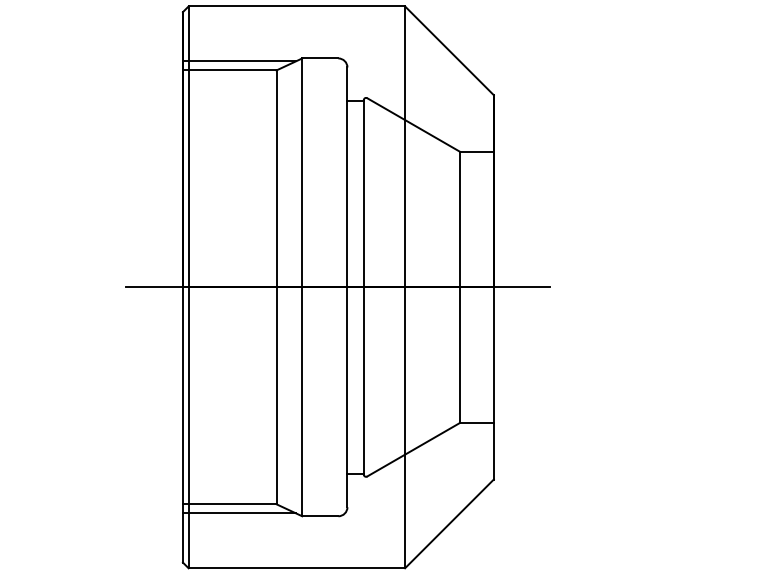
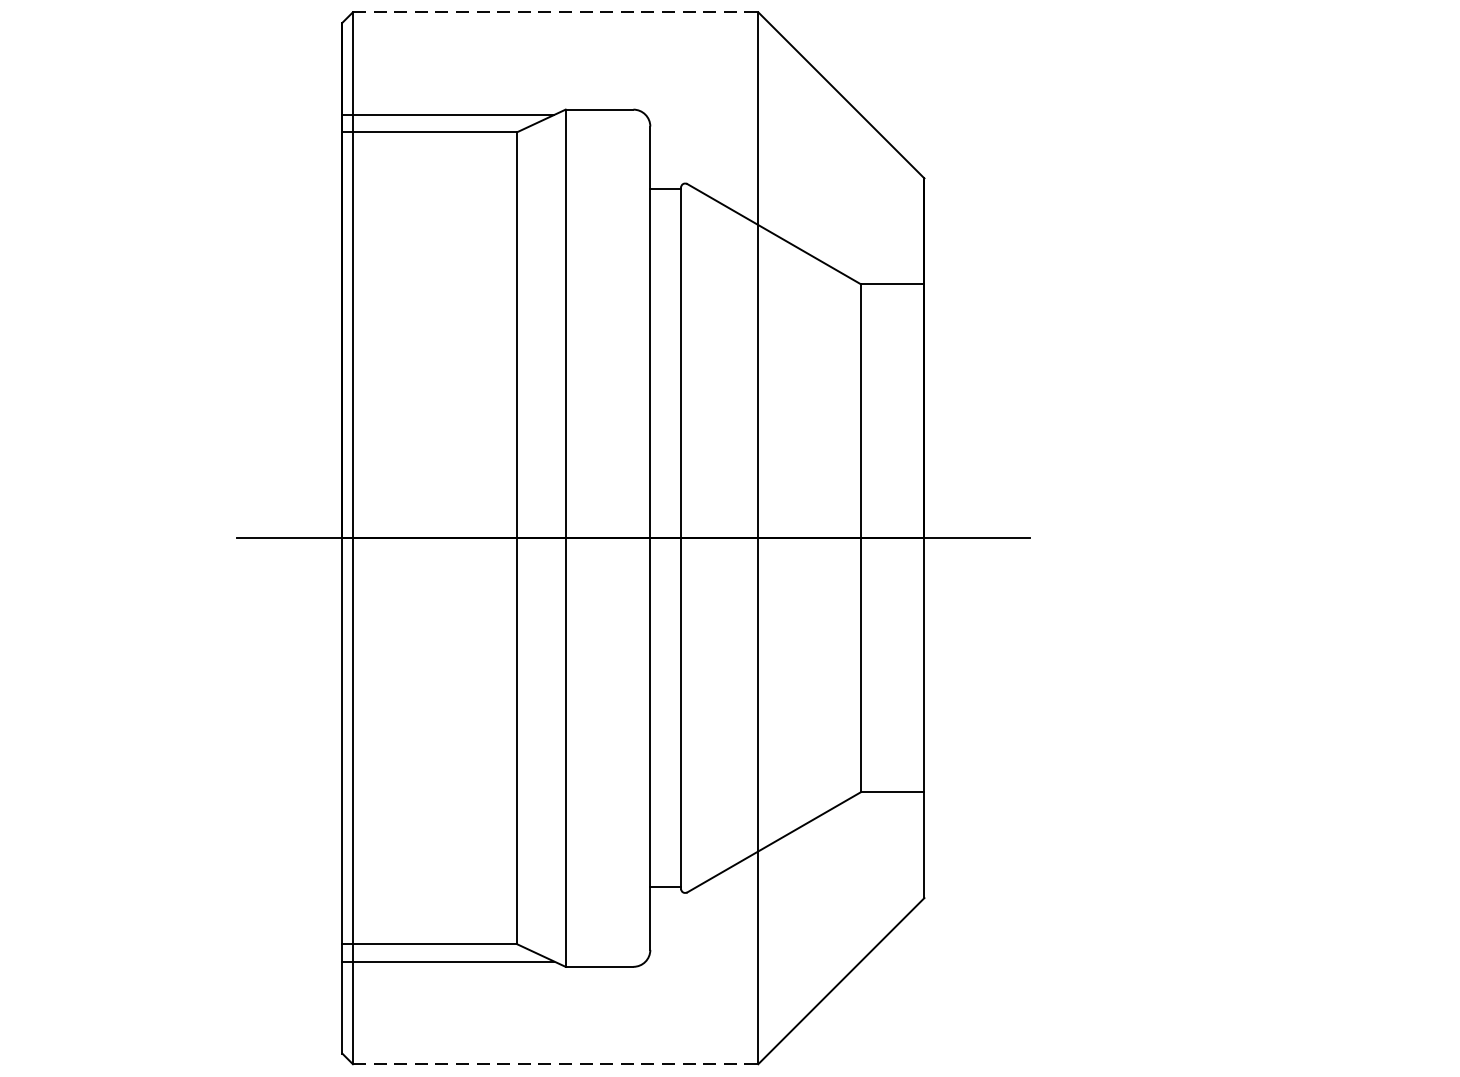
line: (297, 6) -> (556, 12), solid -> dashed
line: (297, 568) -> (556, 1064), solid -> dashed

